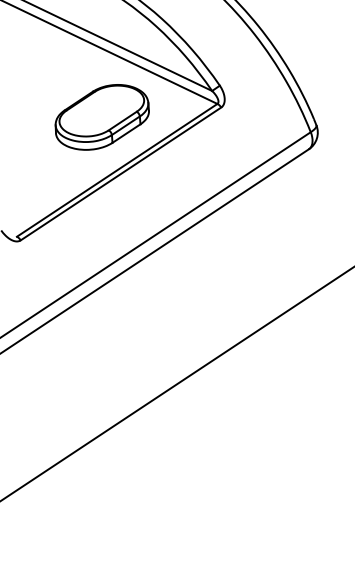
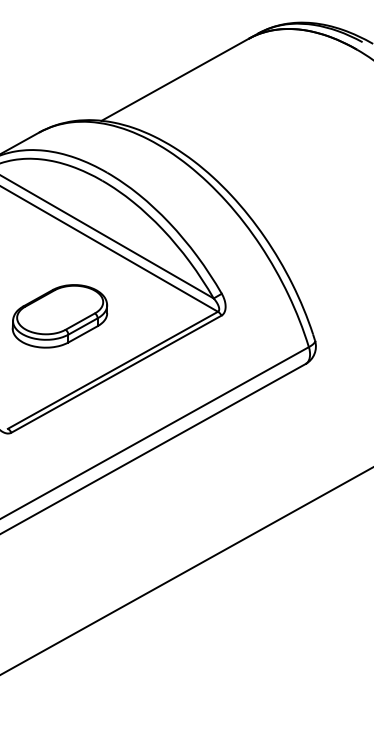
part: (101, 117) -> (59, 316), moved

